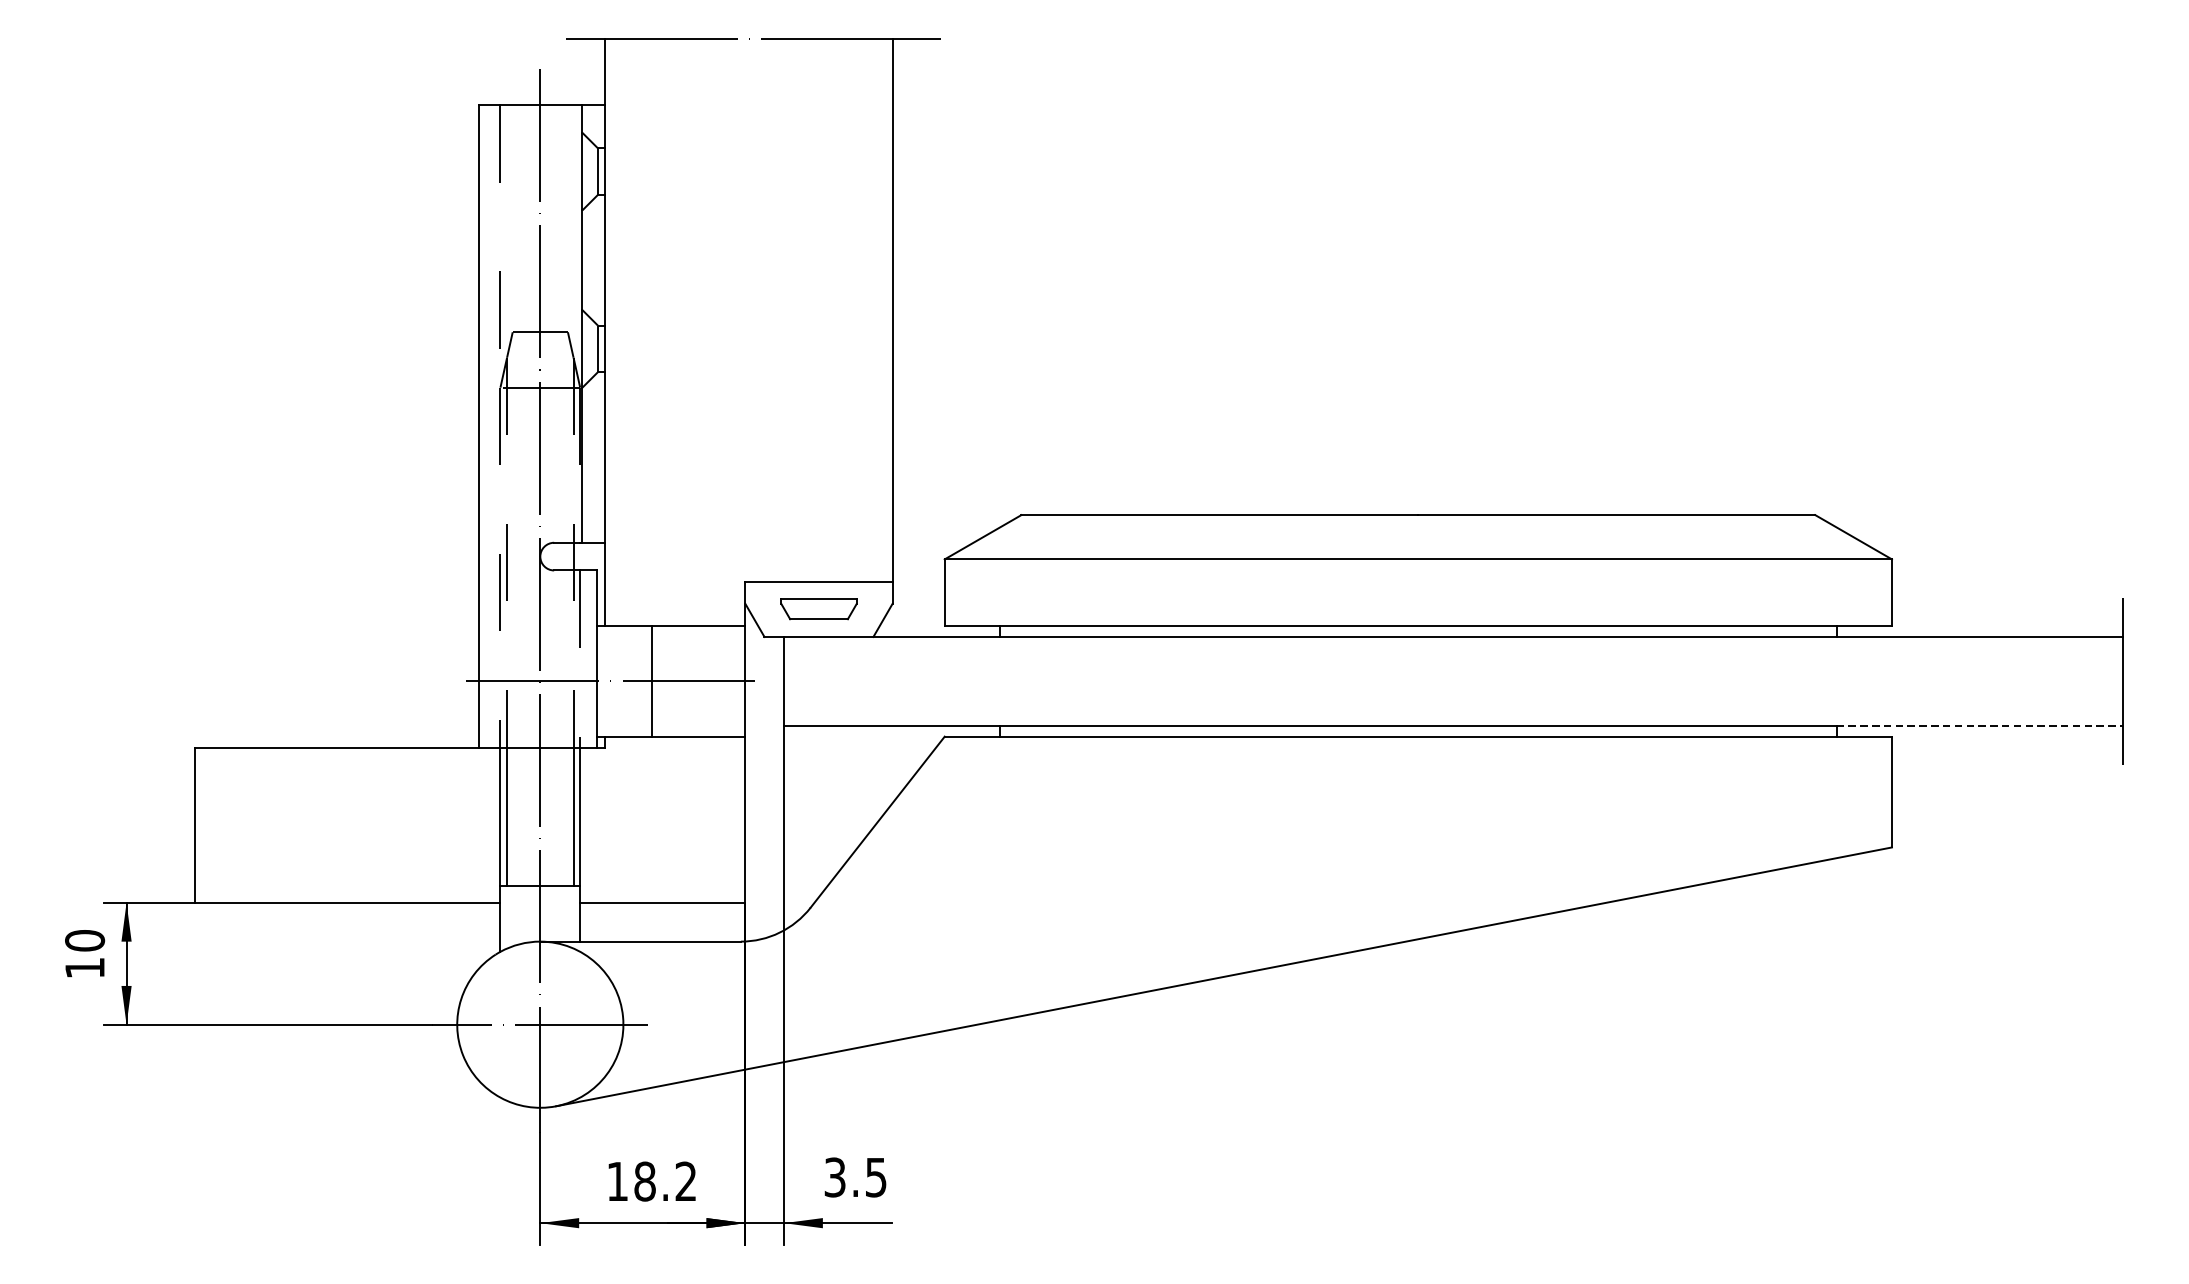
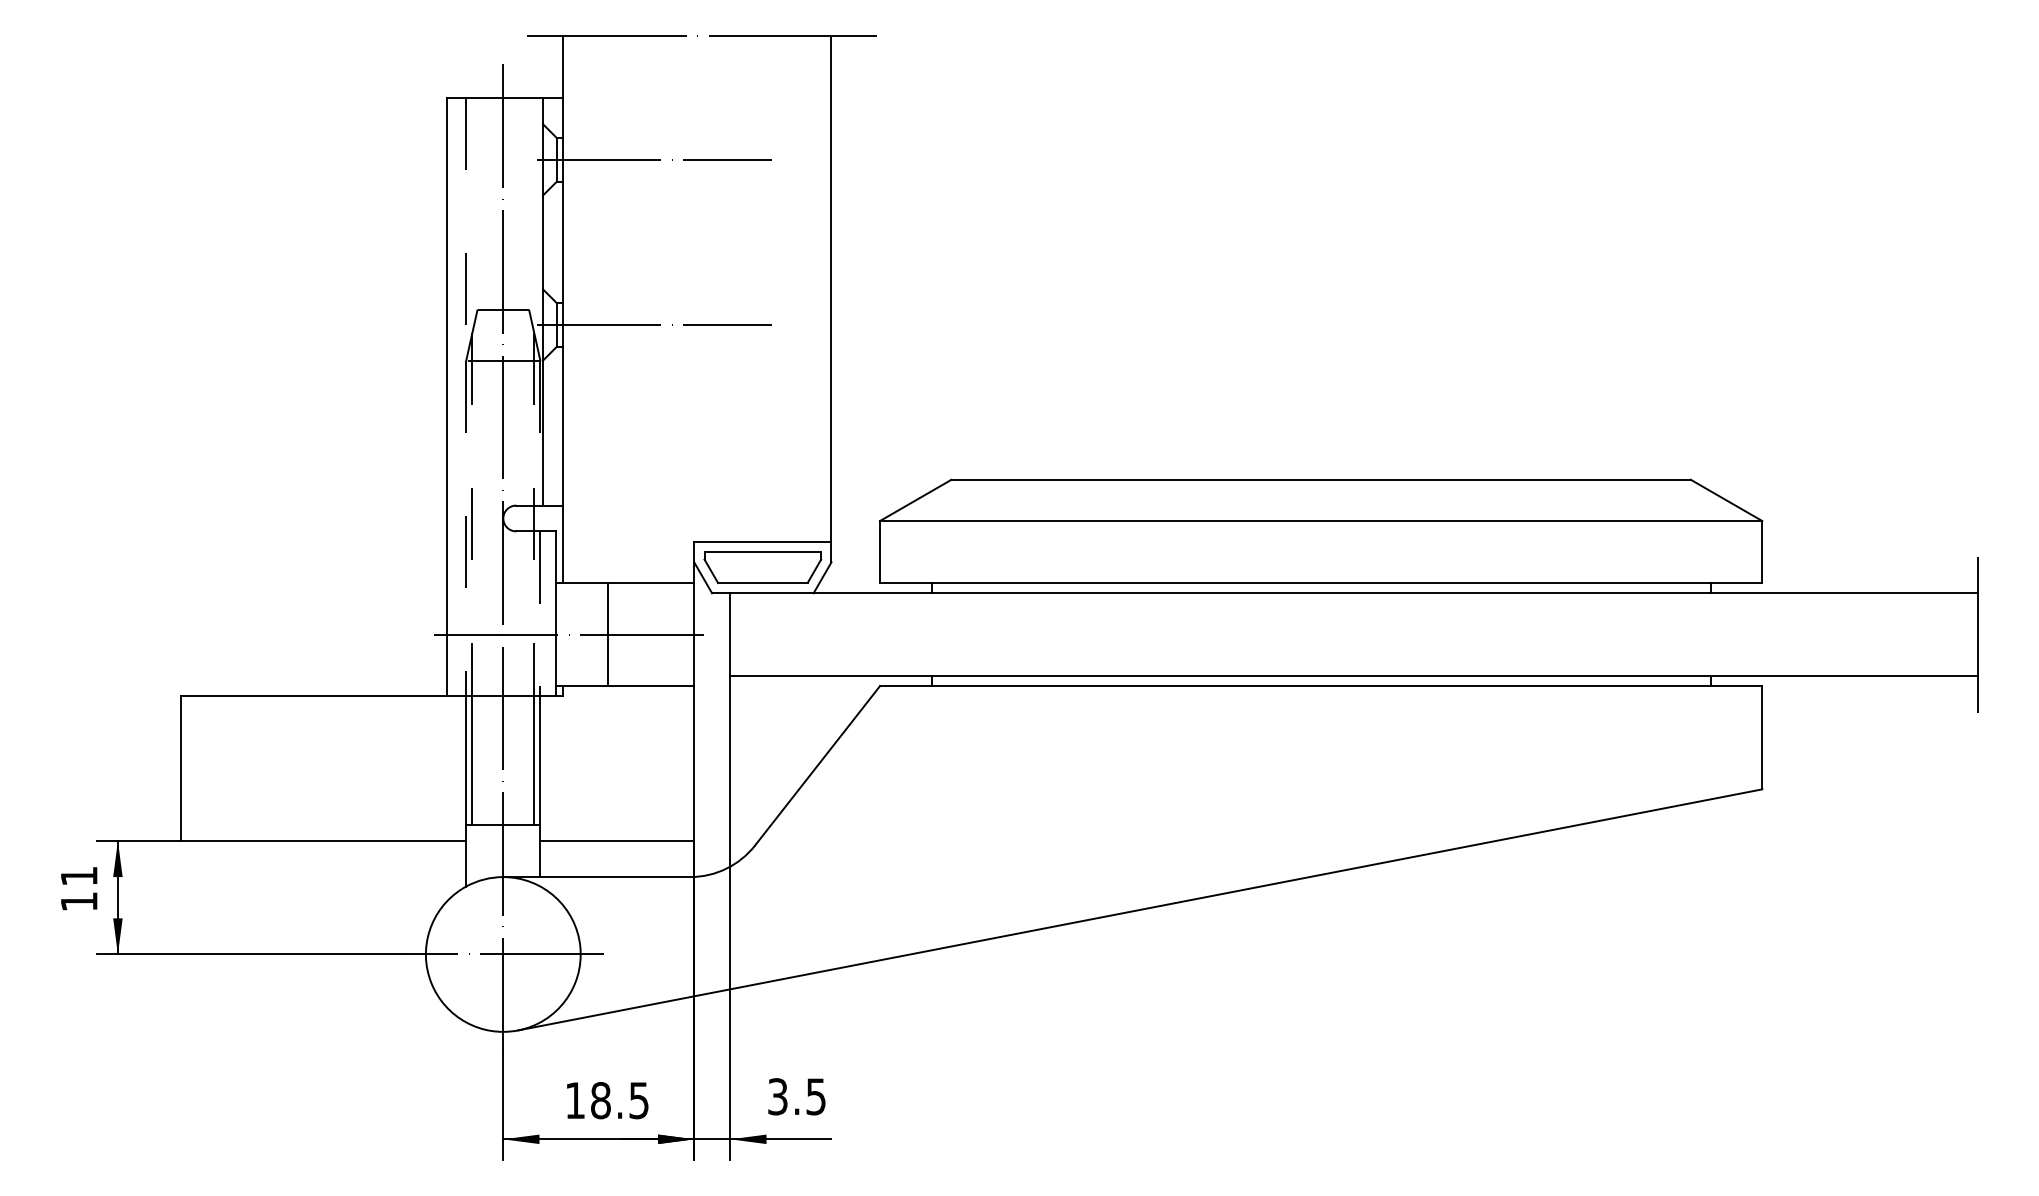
line: (702, 171) -> (654, 159), added
line: (702, 348) -> (654, 324), added
part: (818, 609) -> (762, 567), size x1.67
line: (1980, 725) -> (1844, 675), dashed -> solid
text: (84, 940) -> (78, 876), 10 -> 11
text: (685, 1181) -> (638, 1100), 18.2 -> 18.5

